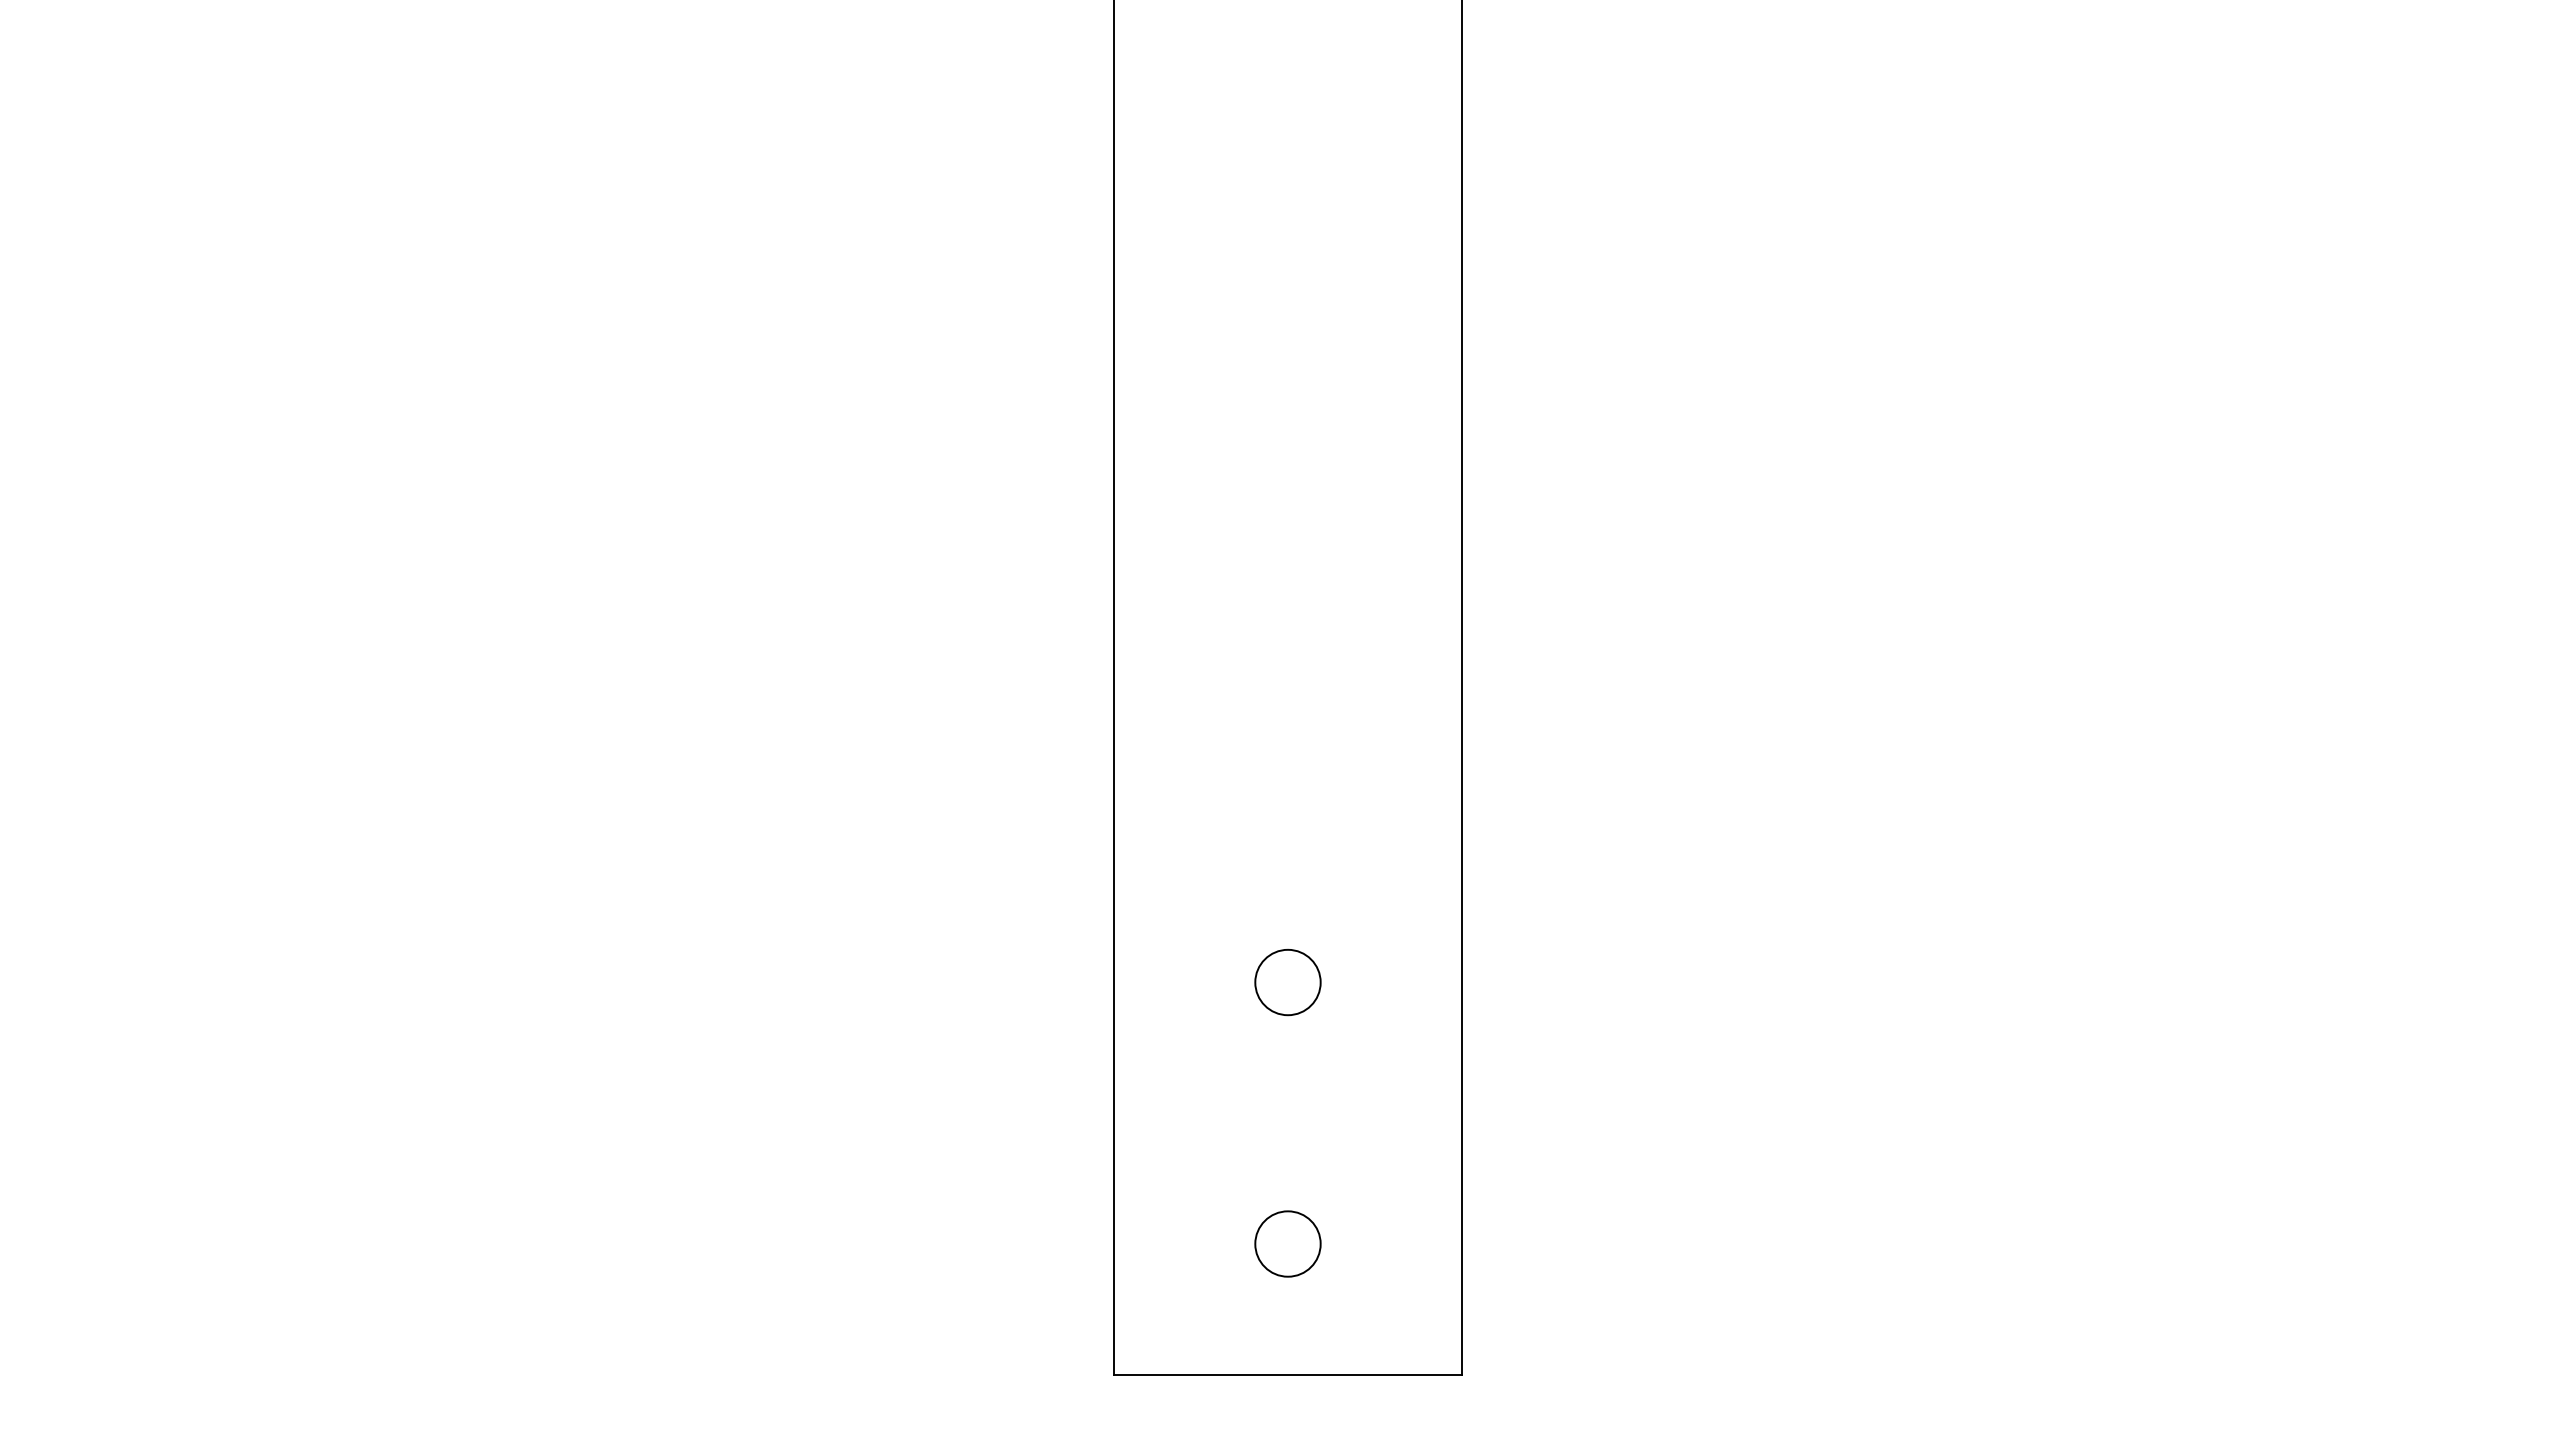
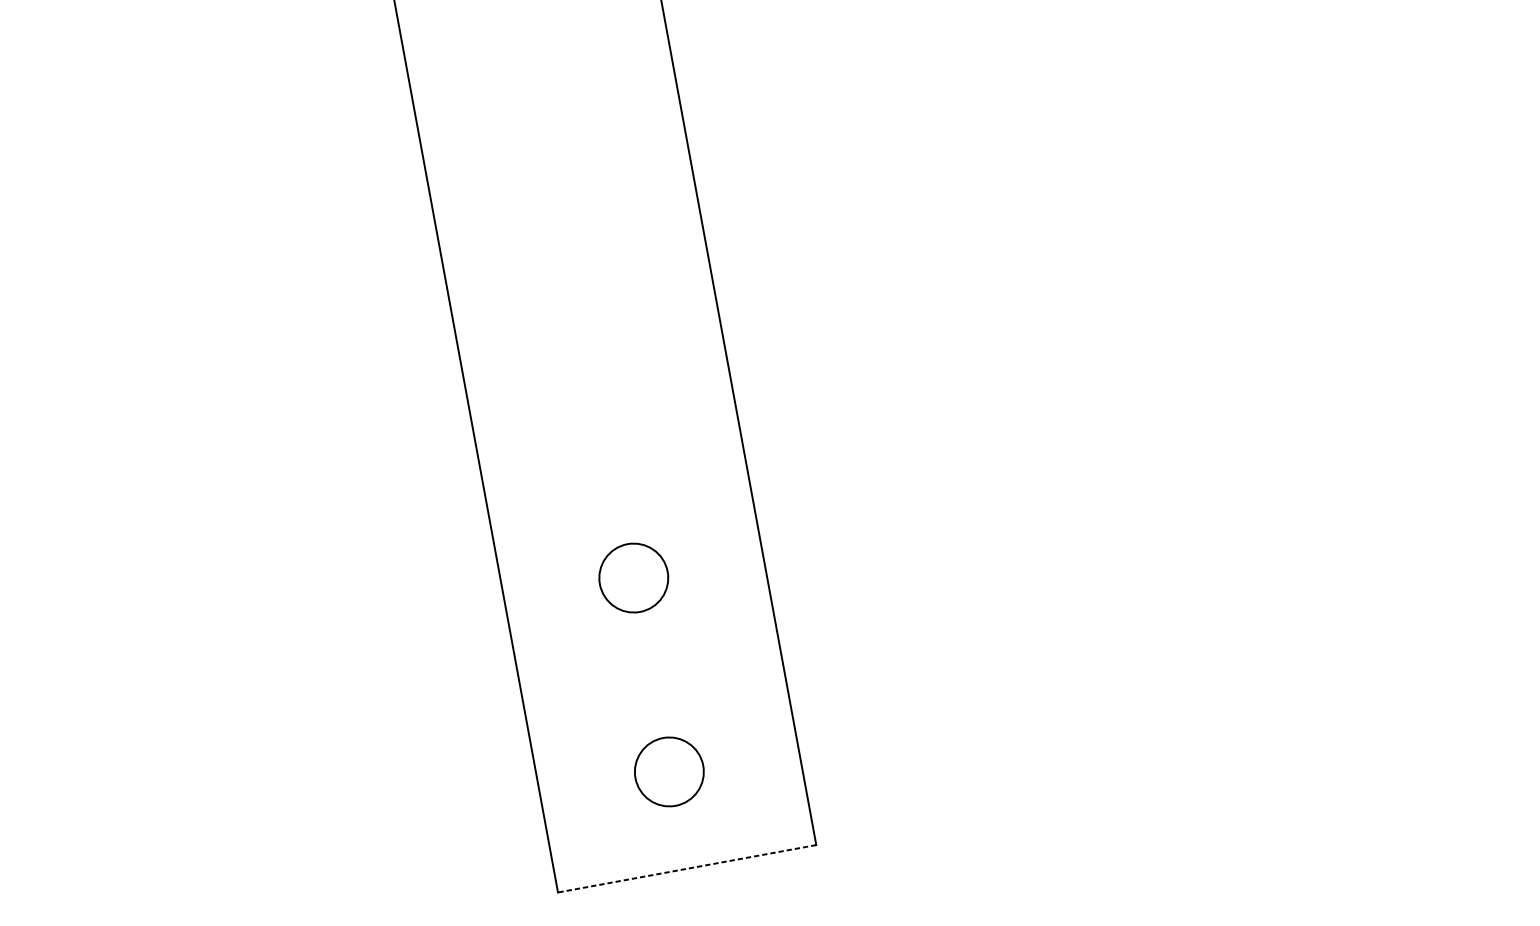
circle: (1287, 982) -> (633, 578), size x1.4
circle: (1287, 1243) -> (668, 771), size x1.4
line: (1287, 1374) -> (686, 868), solid -> dashed

